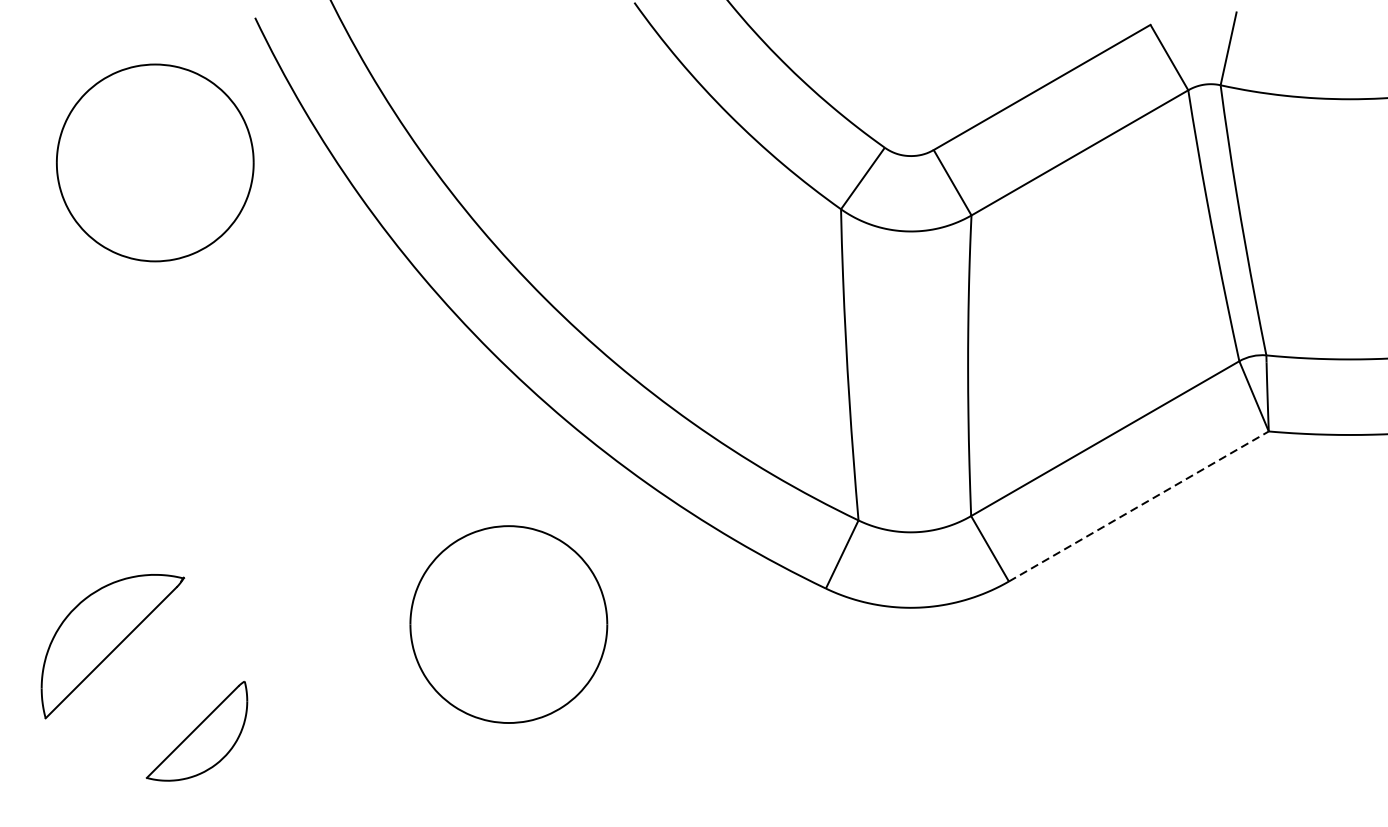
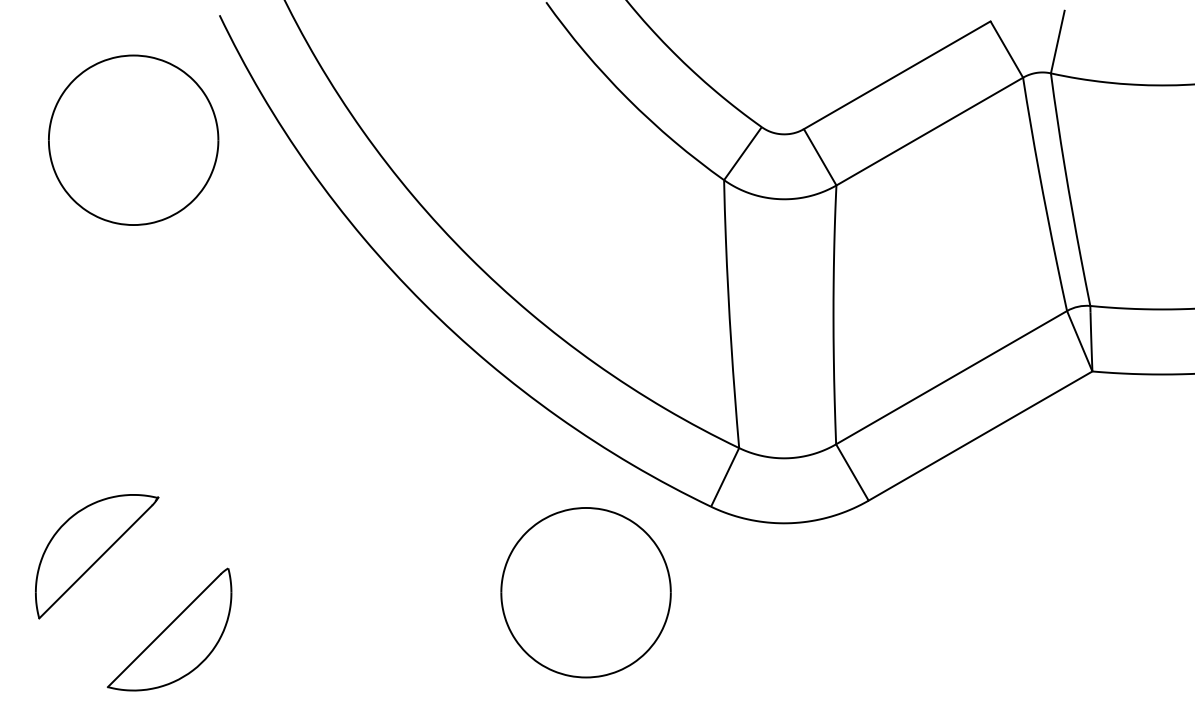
line: (1138, 505) -> (980, 435), dashed -> solid
part: (508, 624) -> (585, 592), moved
part: (196, 731) -> (169, 629), size x1.43

